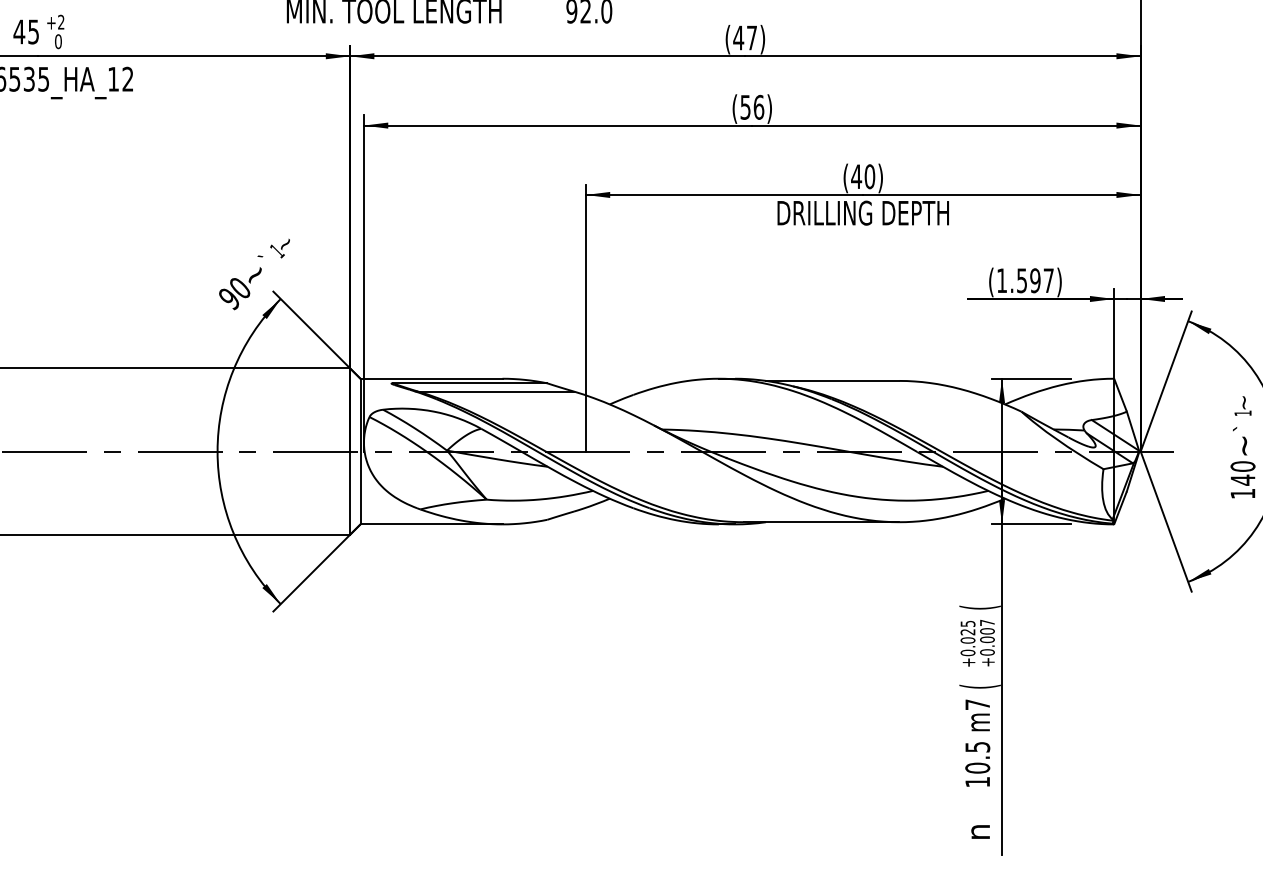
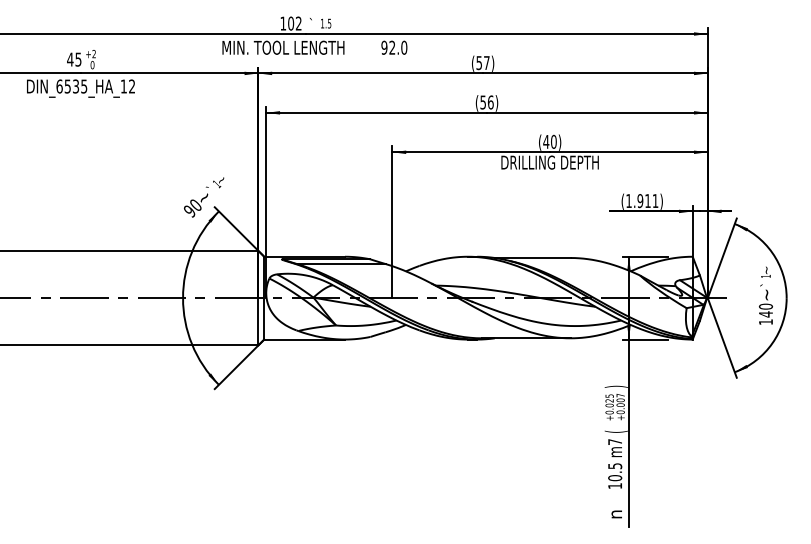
text: (739, 38) -> (479, 63), (47) -> (57)
text: (1034, 281) -> (647, 201), (1.597) -> (1.911)
text: (978, 606) -> (615, 386), ( -> )

